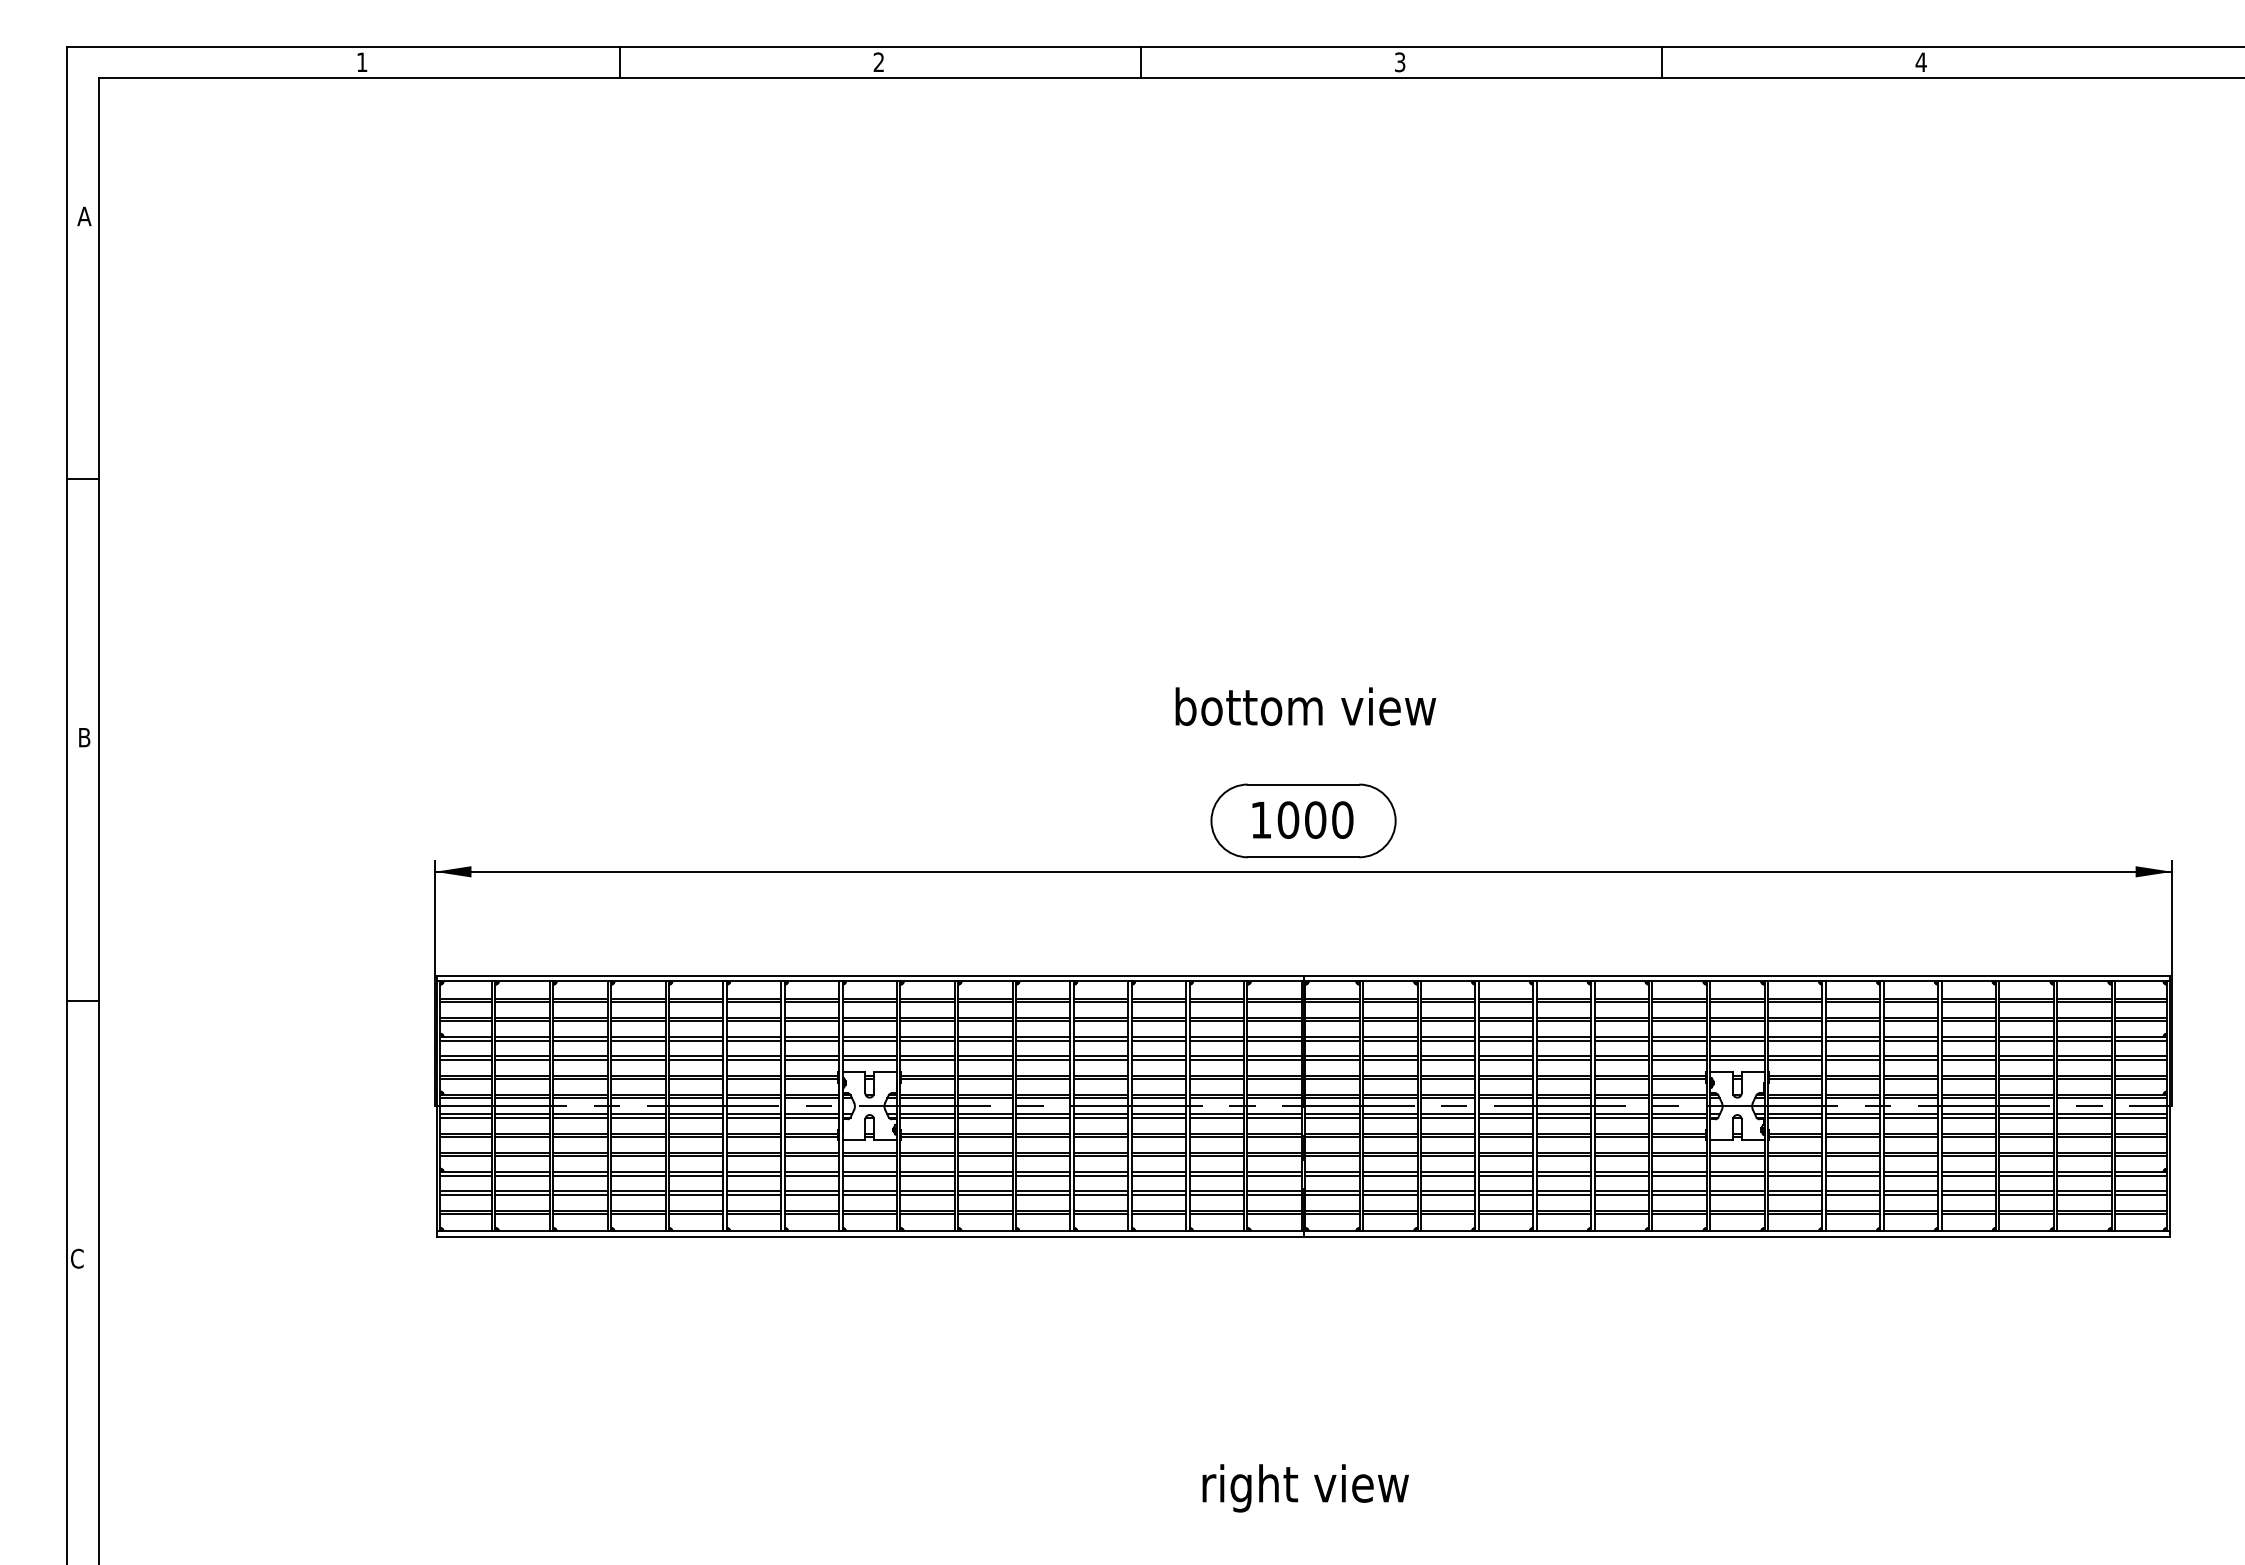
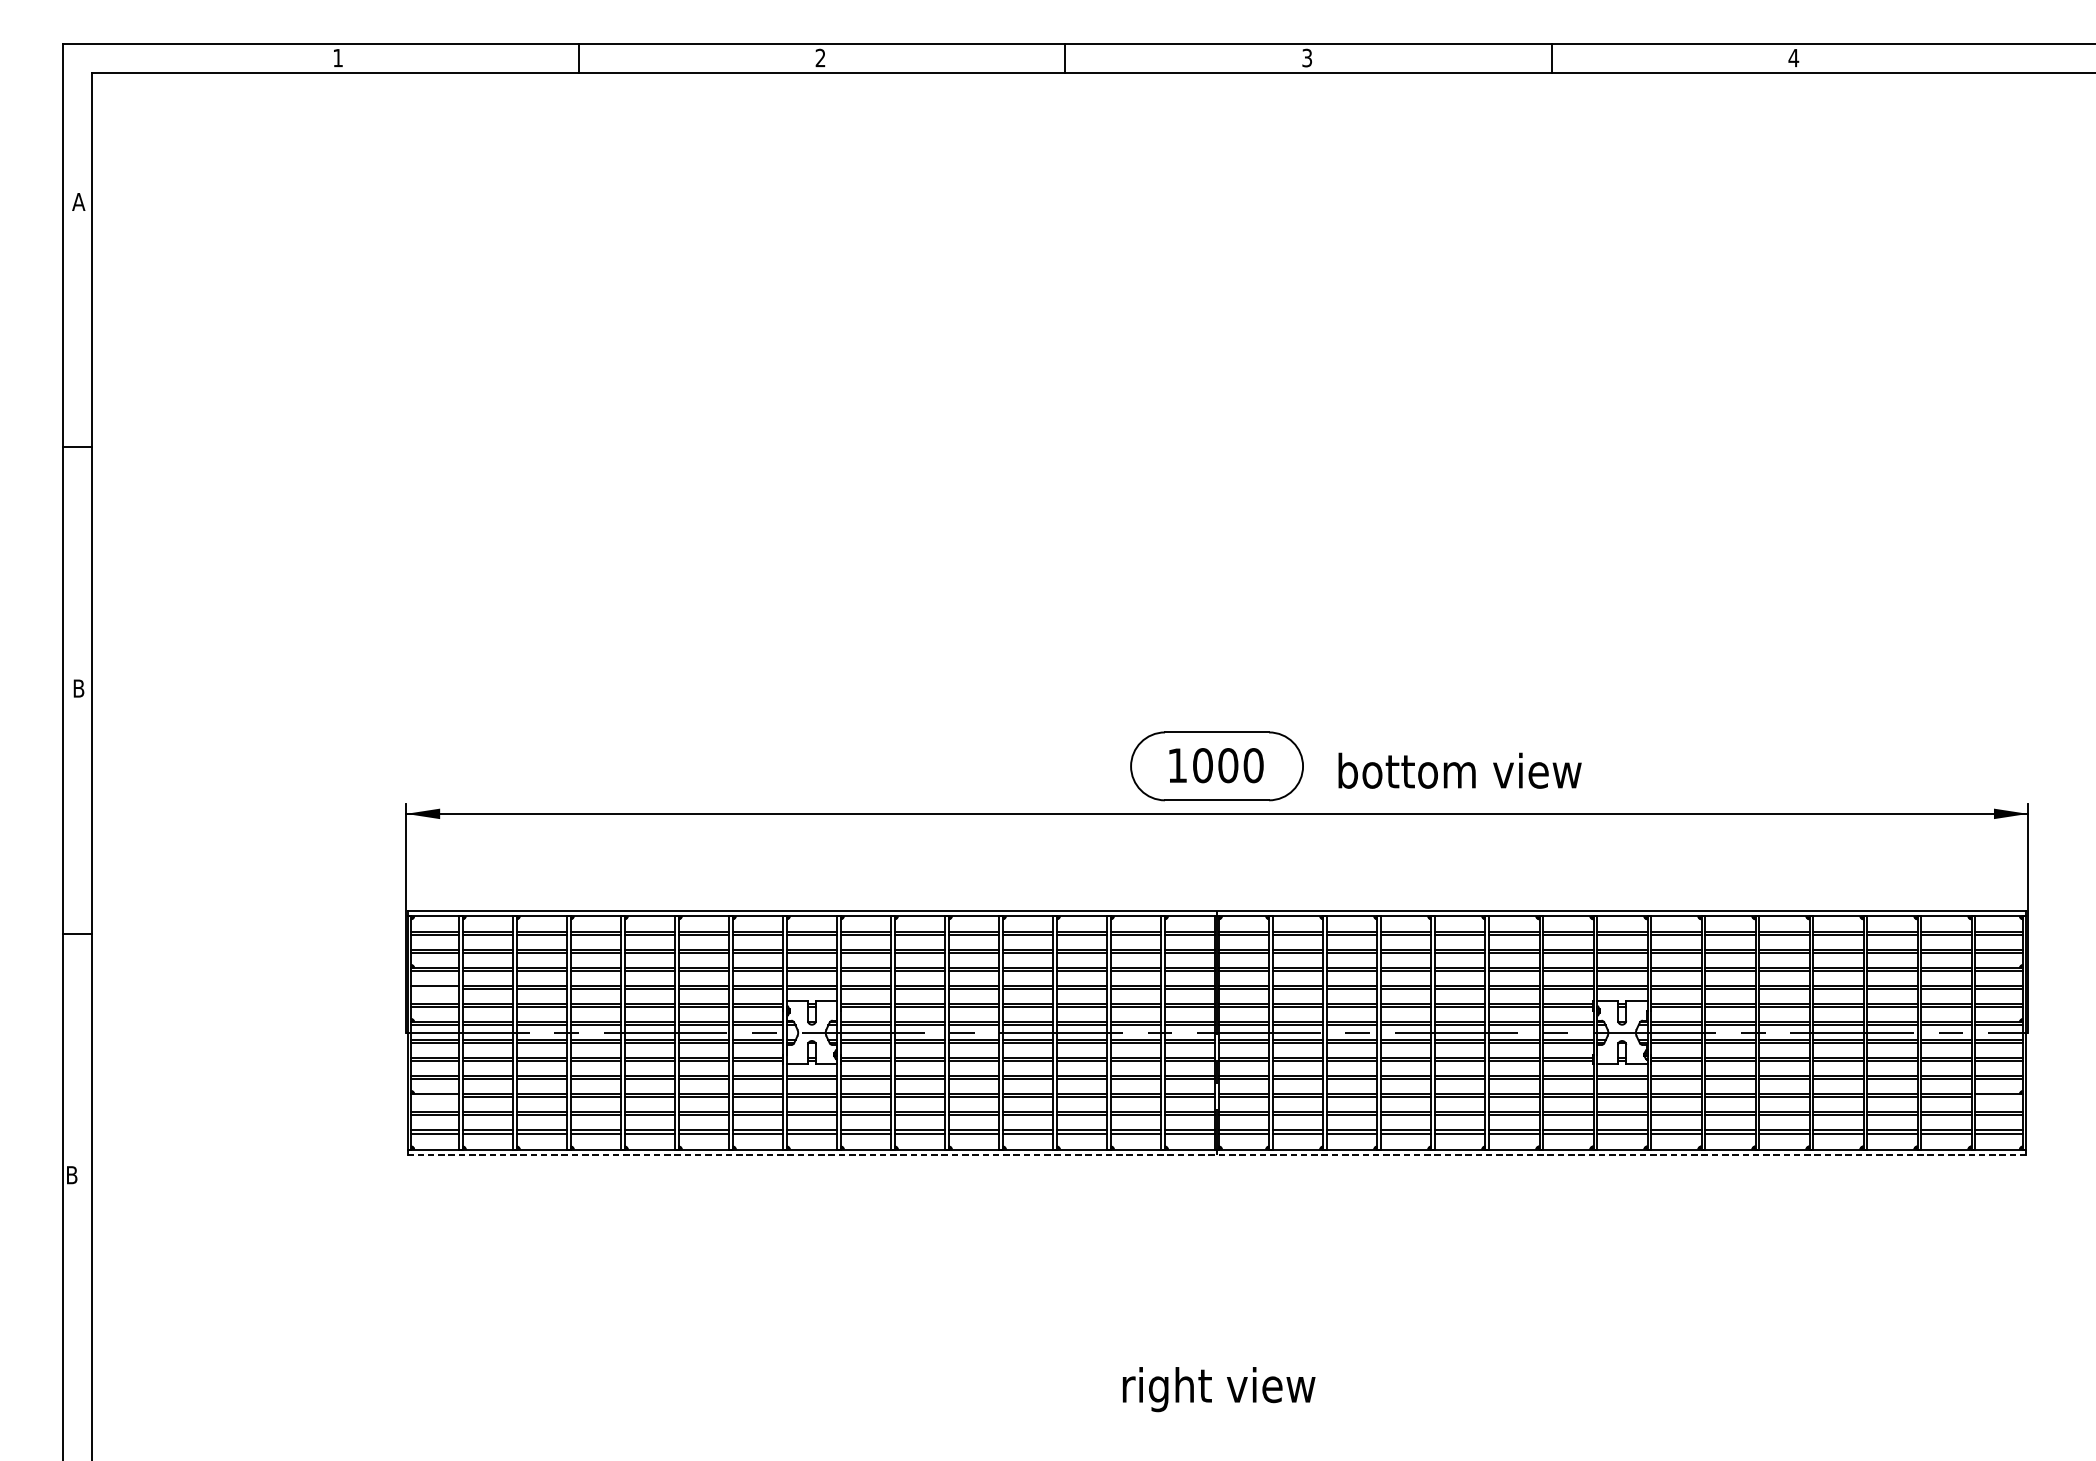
text: (1305, 706) -> (1459, 770), moved
line: (465, 1059) -> (434, 989), removed
line: (465, 1175) -> (434, 1097), removed
line: (2140, 1175) -> (1998, 1097), removed
line: (1303, 1236) -> (1216, 1154), solid -> dashed
text: (77, 1258) -> (72, 1174), C -> B

